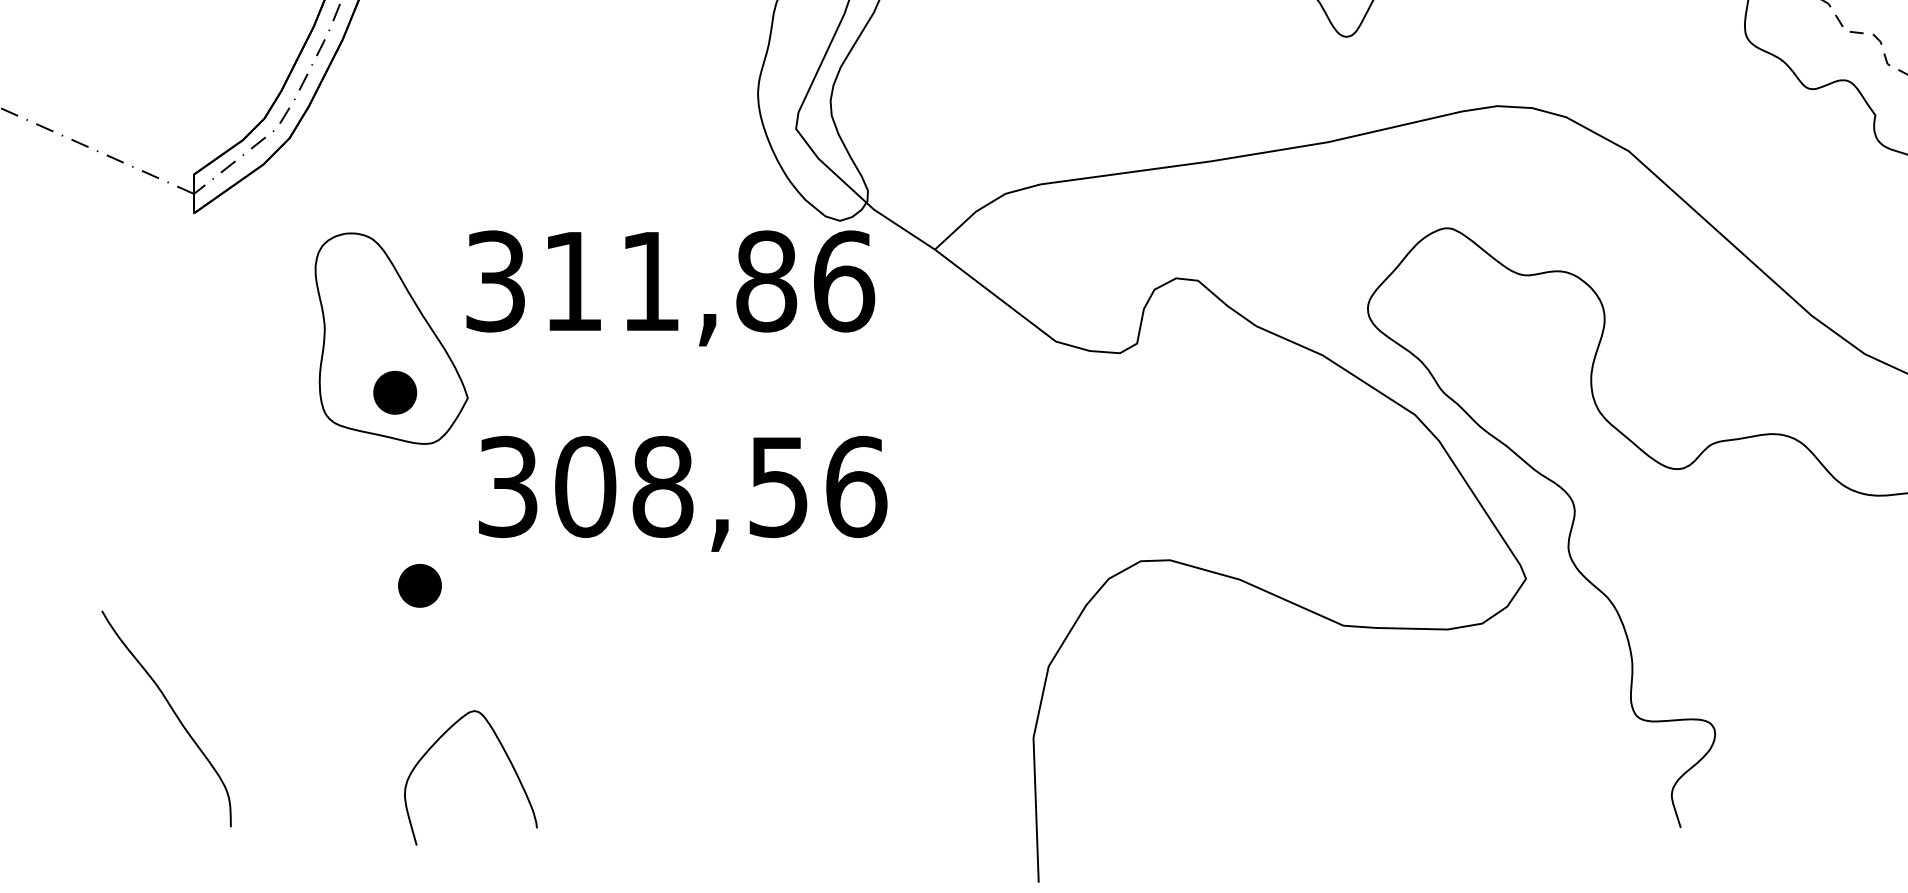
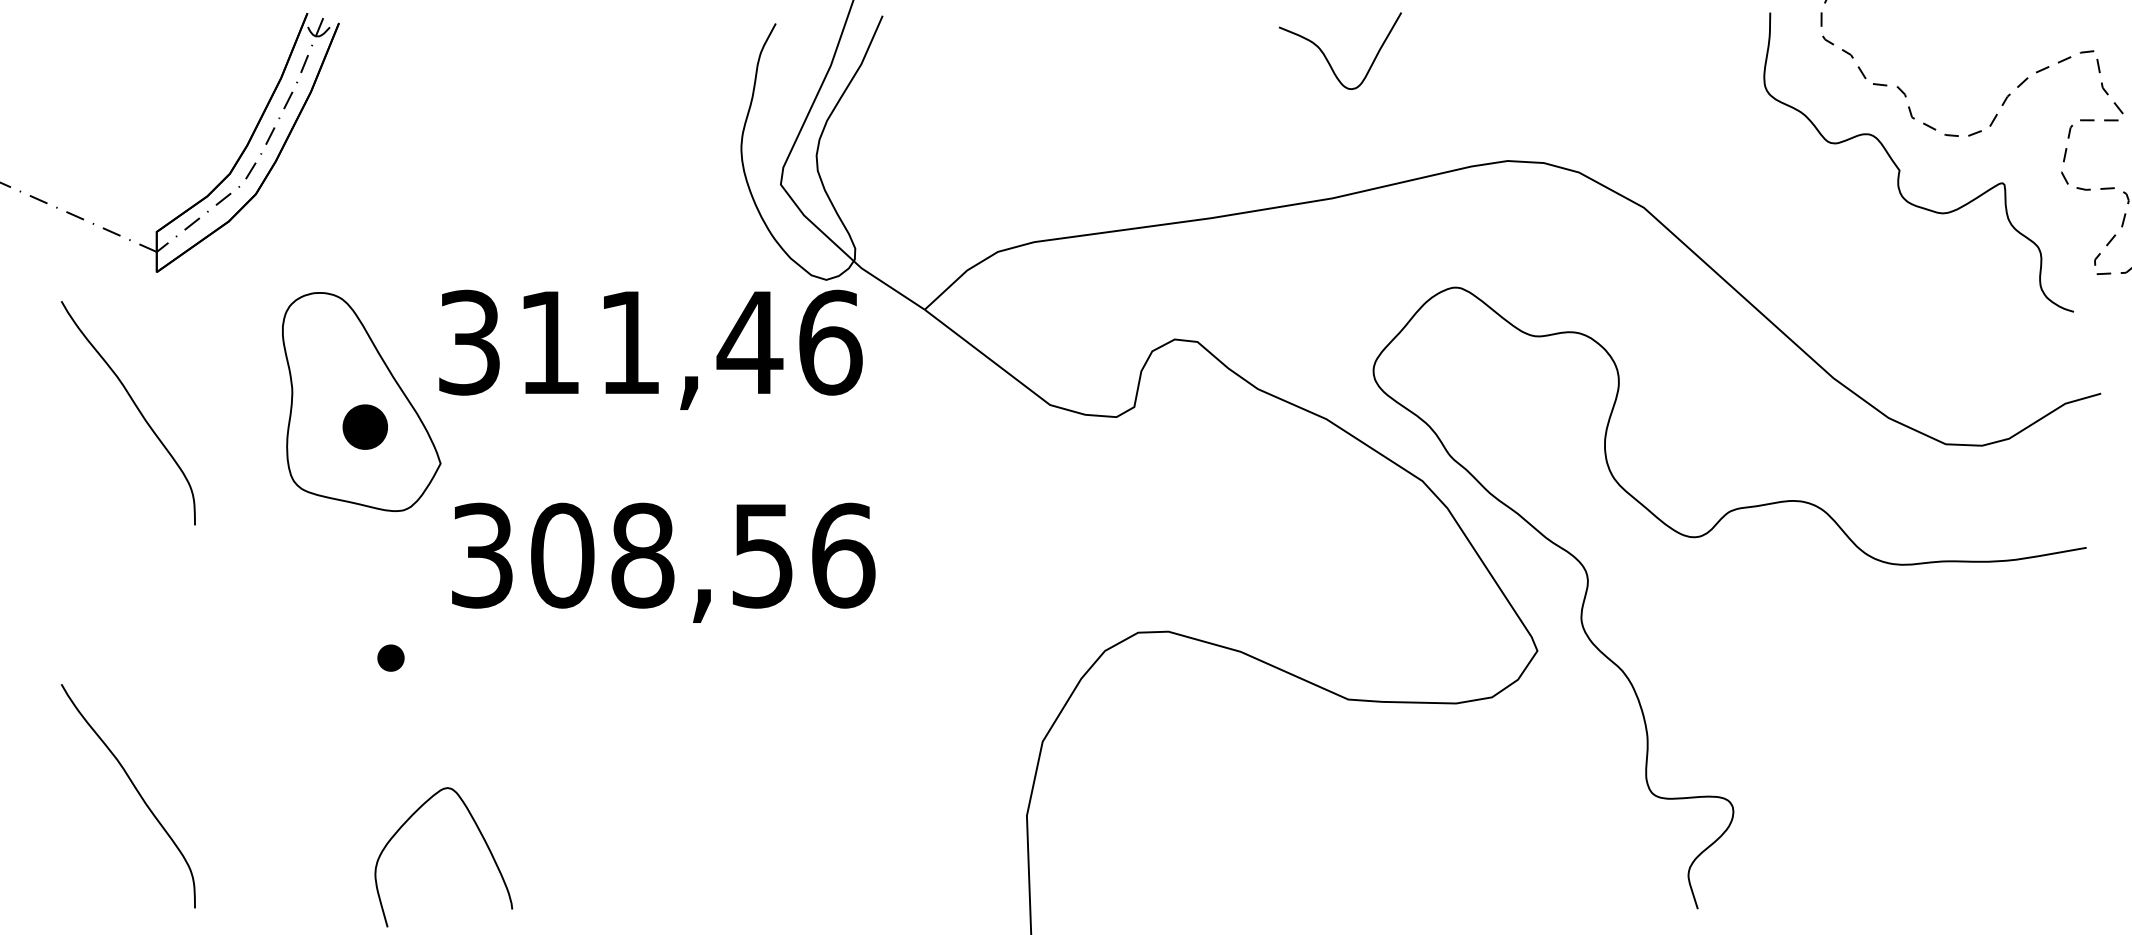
text: (765, 281) -> (749, 342), 311,86 -> 311,46
curve: (174, 344) -> (136, 408), added
part: (394, 392) -> (364, 426), moved
part: (419, 585) -> (390, 657), size x0.6

